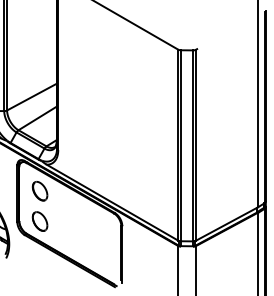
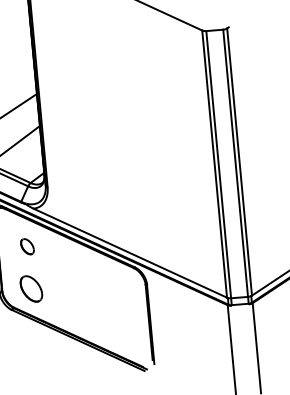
part: (39, 191) -> (26, 247), size x0.6

